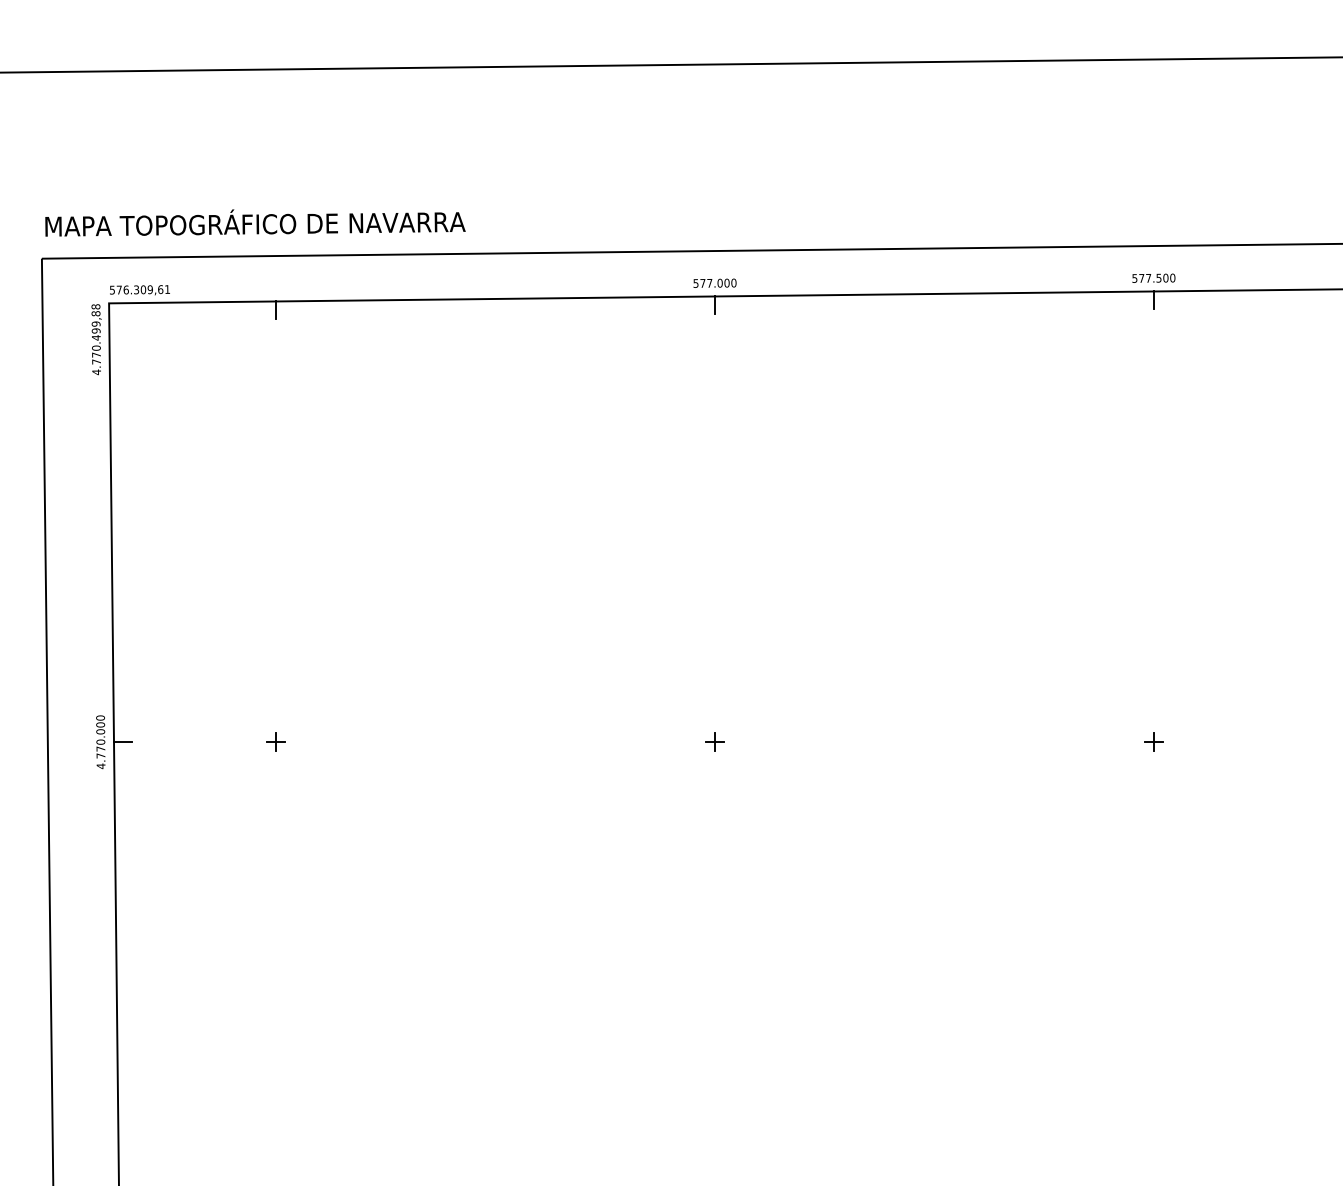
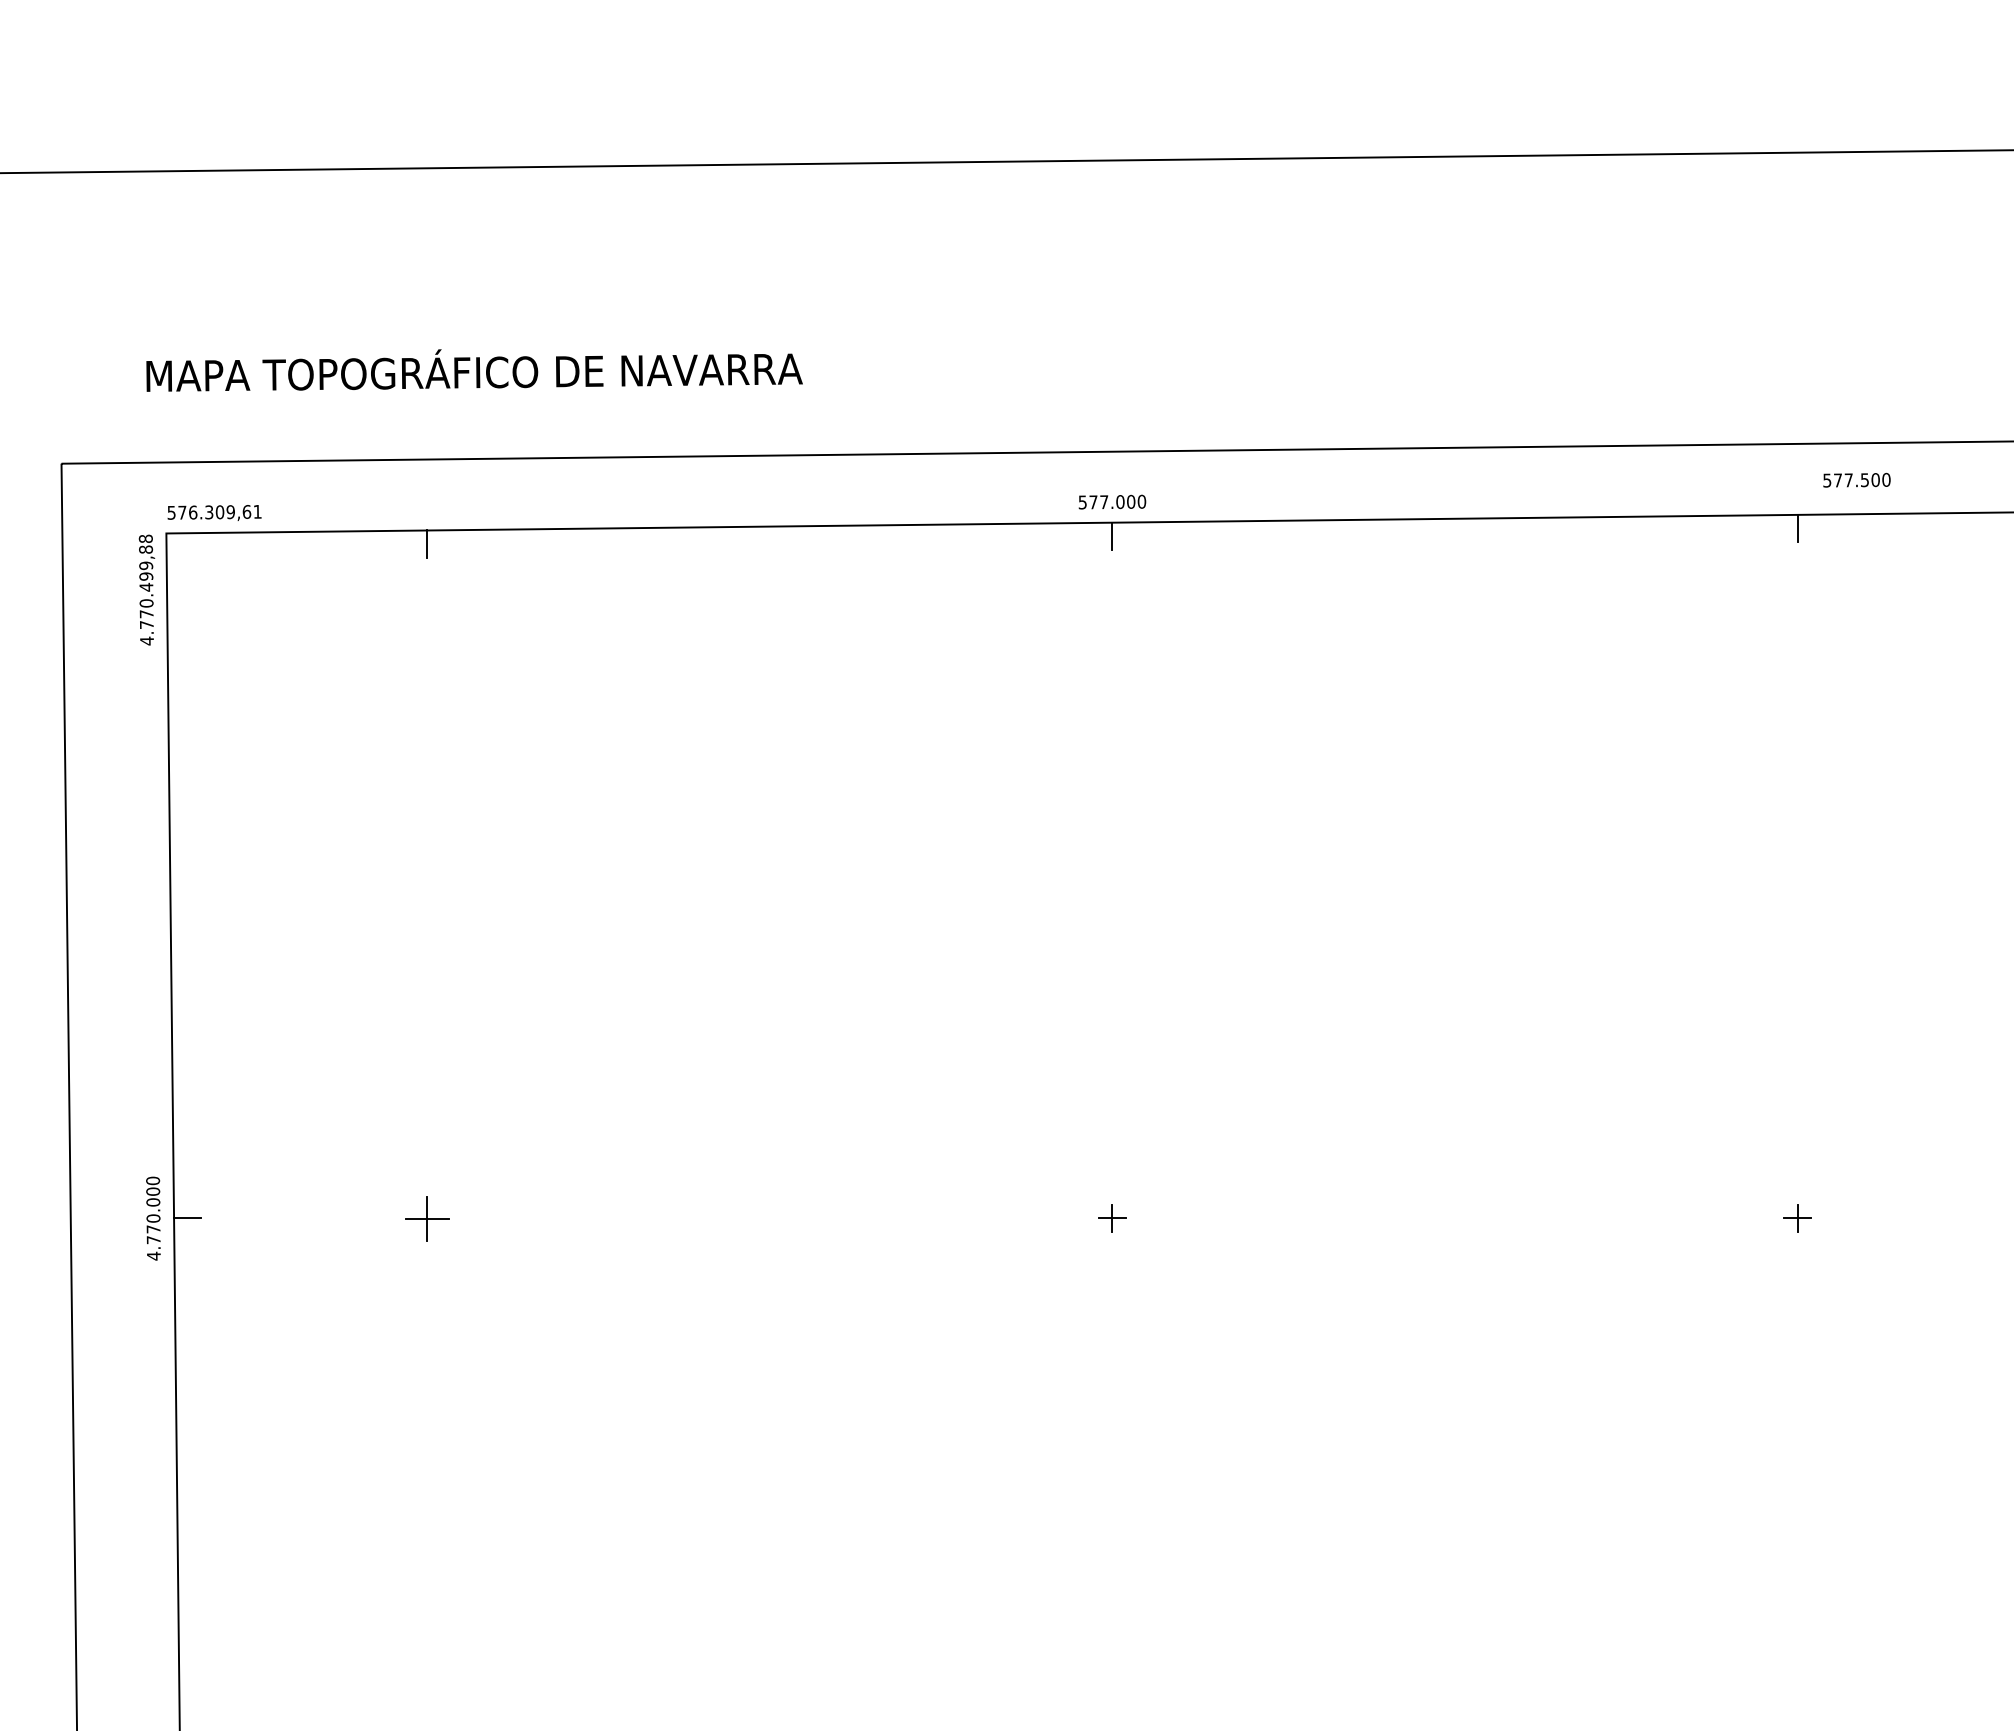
text: (255, 222) -> (474, 369), moved
text: (1153, 277) -> (1856, 479), moved
part: (275, 741) -> (426, 1217), size x1.6

